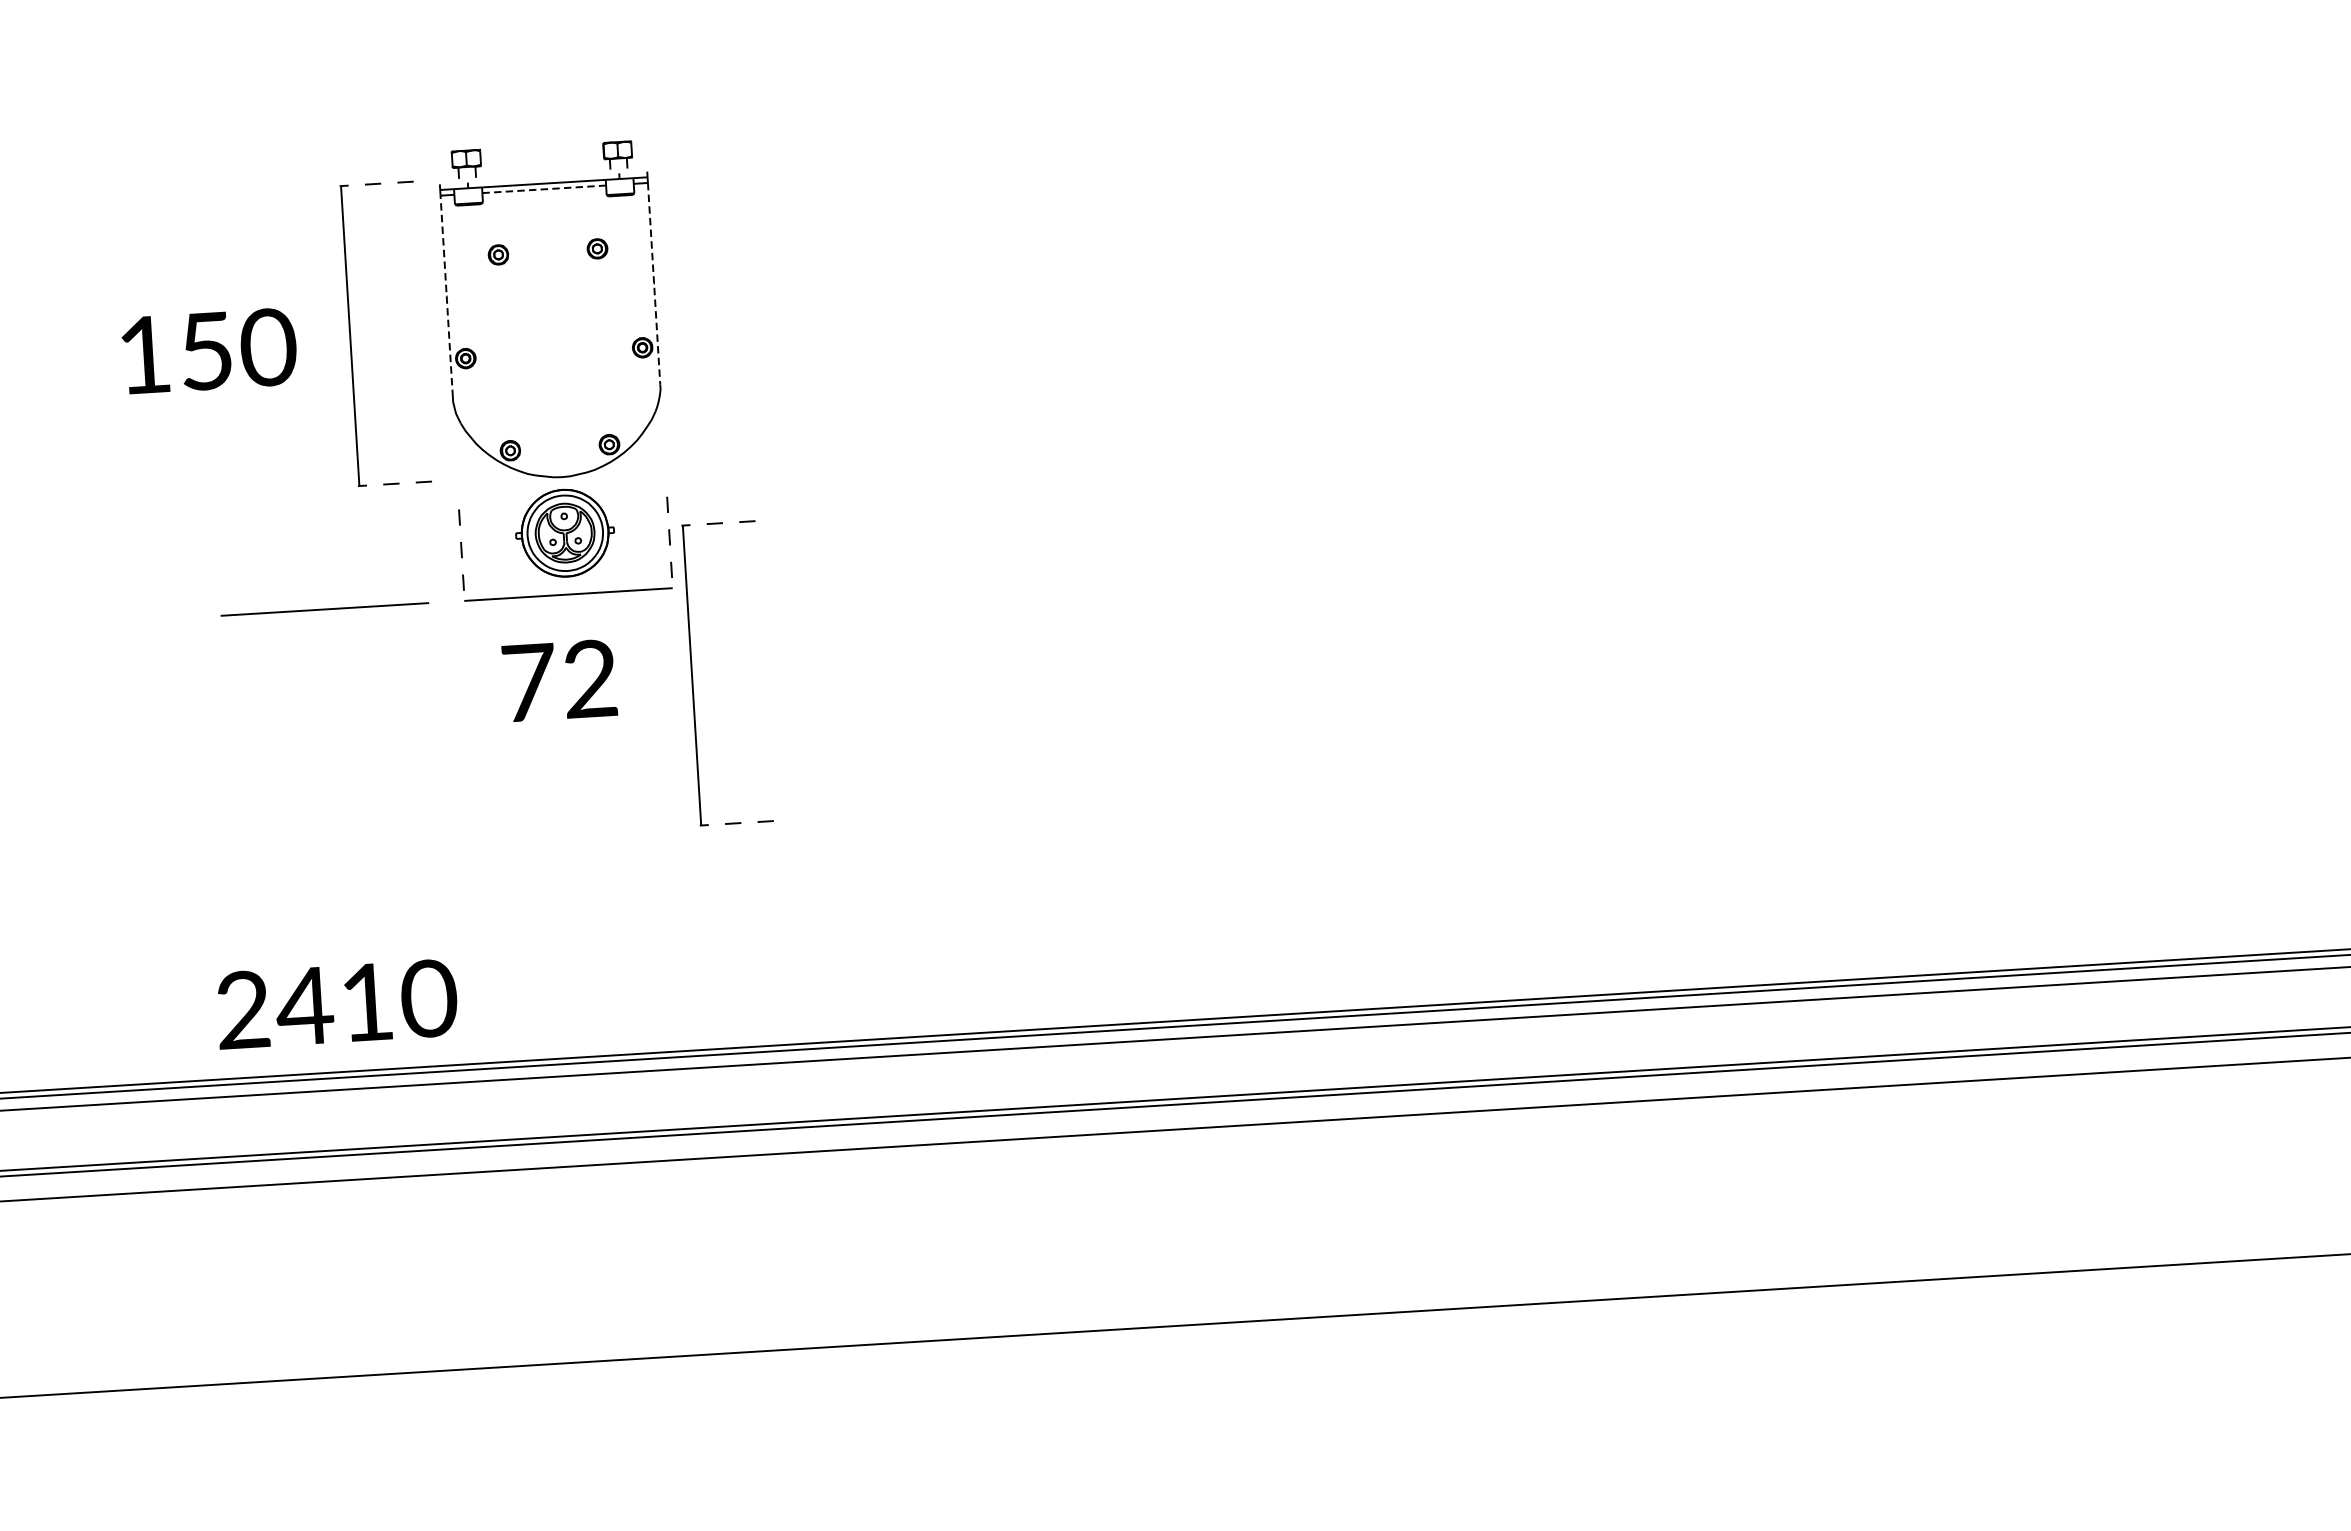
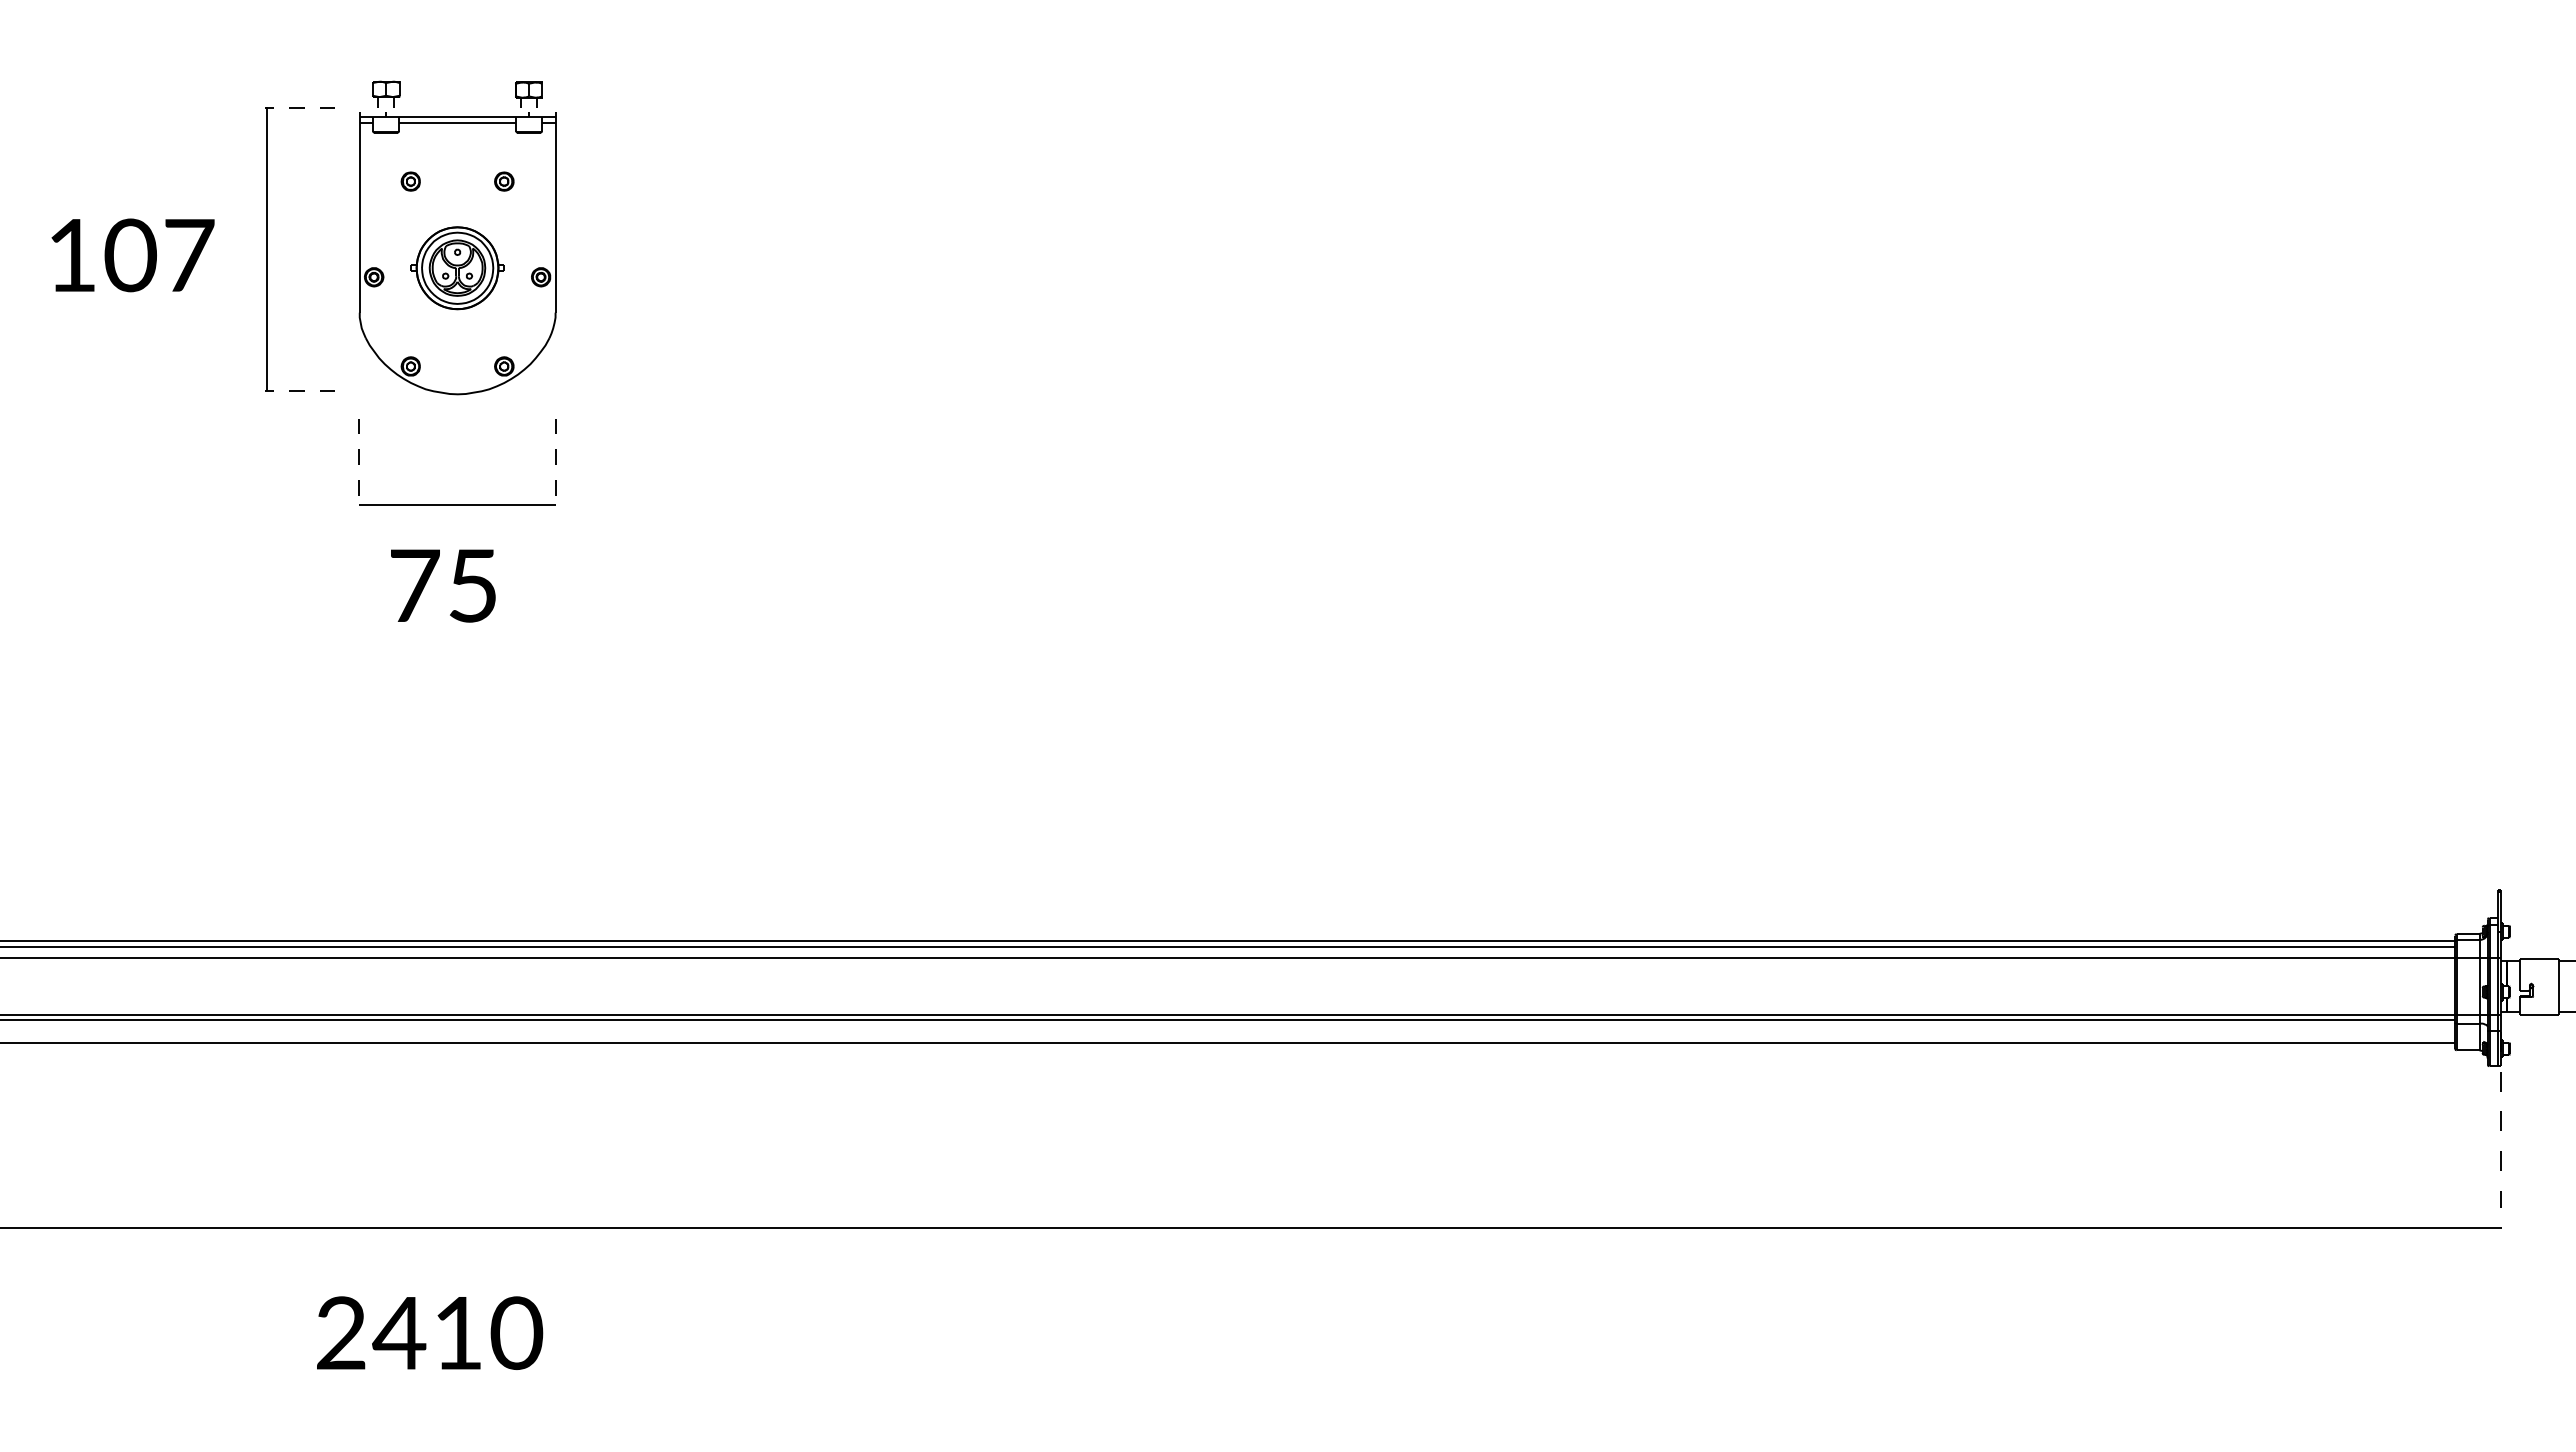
line: (545, 189) -> (458, 122), dashed -> solid
line: (654, 284) -> (555, 218), dashed -> solid
line: (446, 296) -> (359, 217), dashed -> solid
text: (237, 349) -> (159, 255), 150 -> 107
part: (565, 533) -> (457, 268), moved
line: (325, 608) -> (227, 504), removed
part: (692, 675) -> (569, 588), removed
text: (589, 678) -> (472, 585), 72 -> 75
text: (337, 1003) -> (430, 1332), moved

